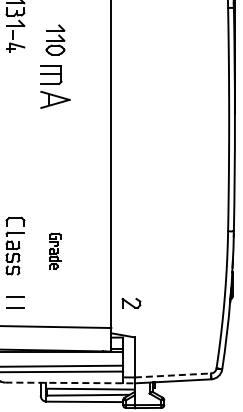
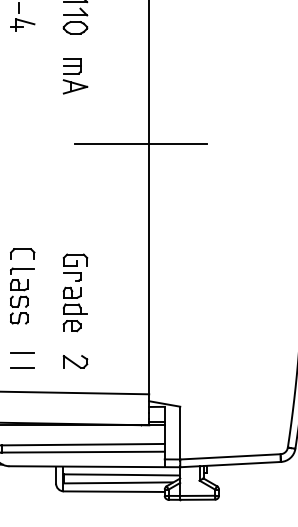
part: (55, 86) -> (75, 75), size x0.62
line: (104, 138) -> (140, 144), added
part: (55, 251) -> (75, 293), size x1.67
part: (131, 303) -> (75, 361), moved
line: (173, 375) -> (231, 456), dashed -> solid
line: (70, 382) -> (95, 466), dashed -> solid

